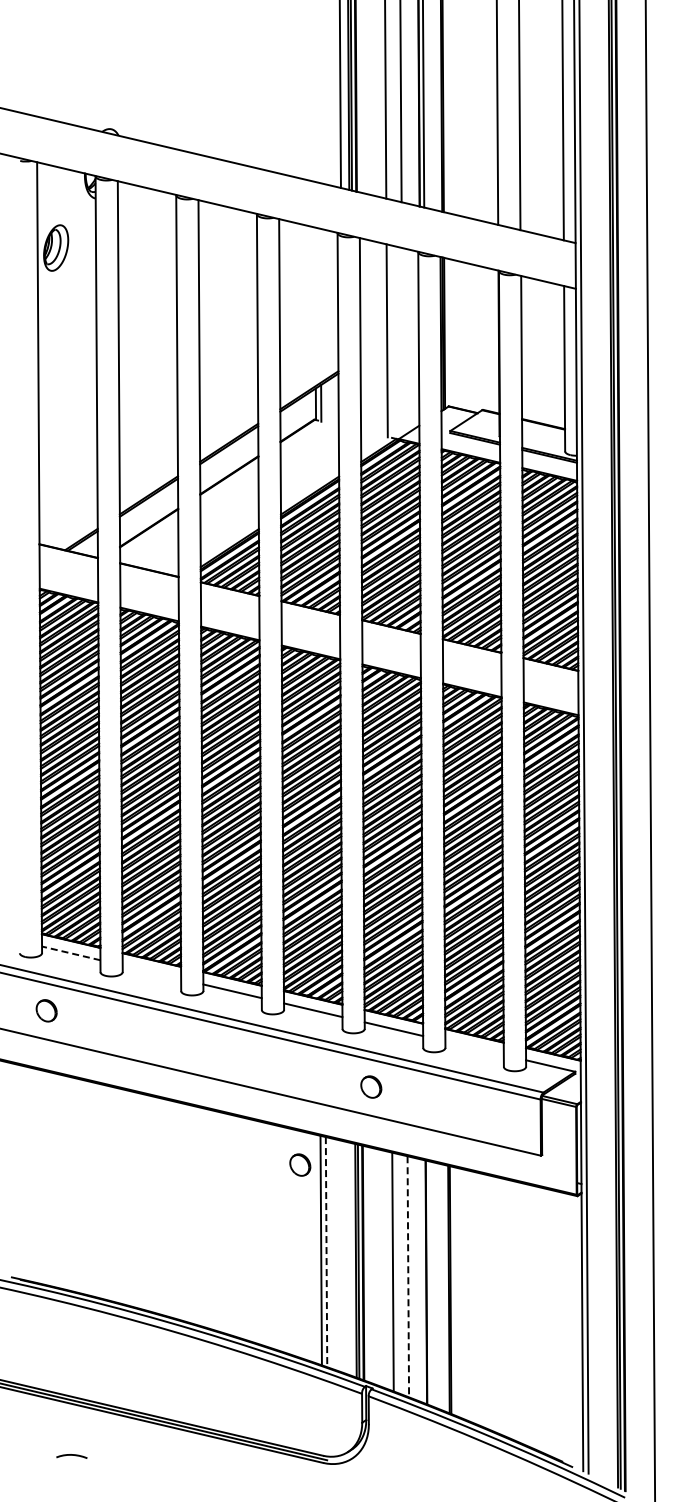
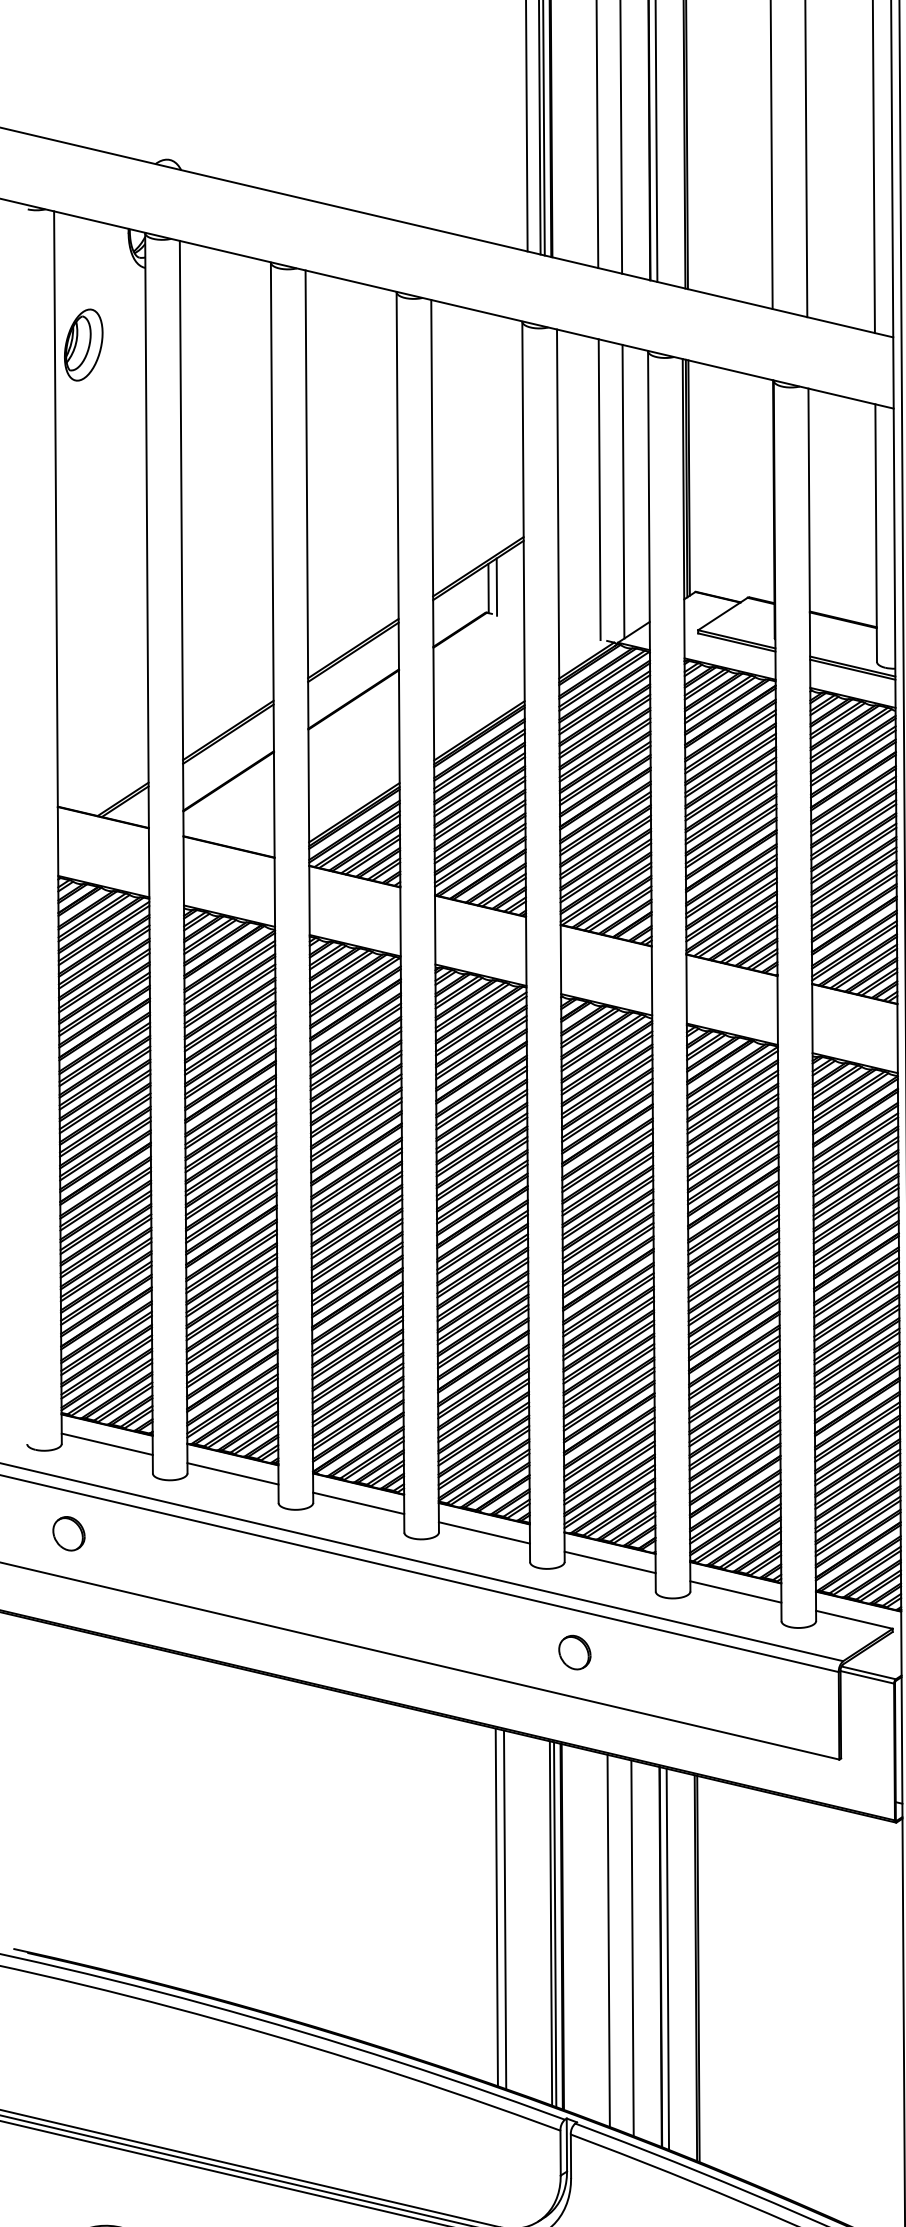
line: (402, 341) -> (623, 490), added
line: (70, 953) -> (106, 1444), dashed -> solid
line: (151, 972) -> (232, 1474), added
line: (474, 1048) -> (735, 1592), added
part: (300, 1164) -> (464, 1773), removed
line: (326, 1252) -> (505, 1910), dashed -> solid
line: (408, 1276) -> (632, 1947), dashed -> solid
line: (430, 1283) -> (667, 1958), added

